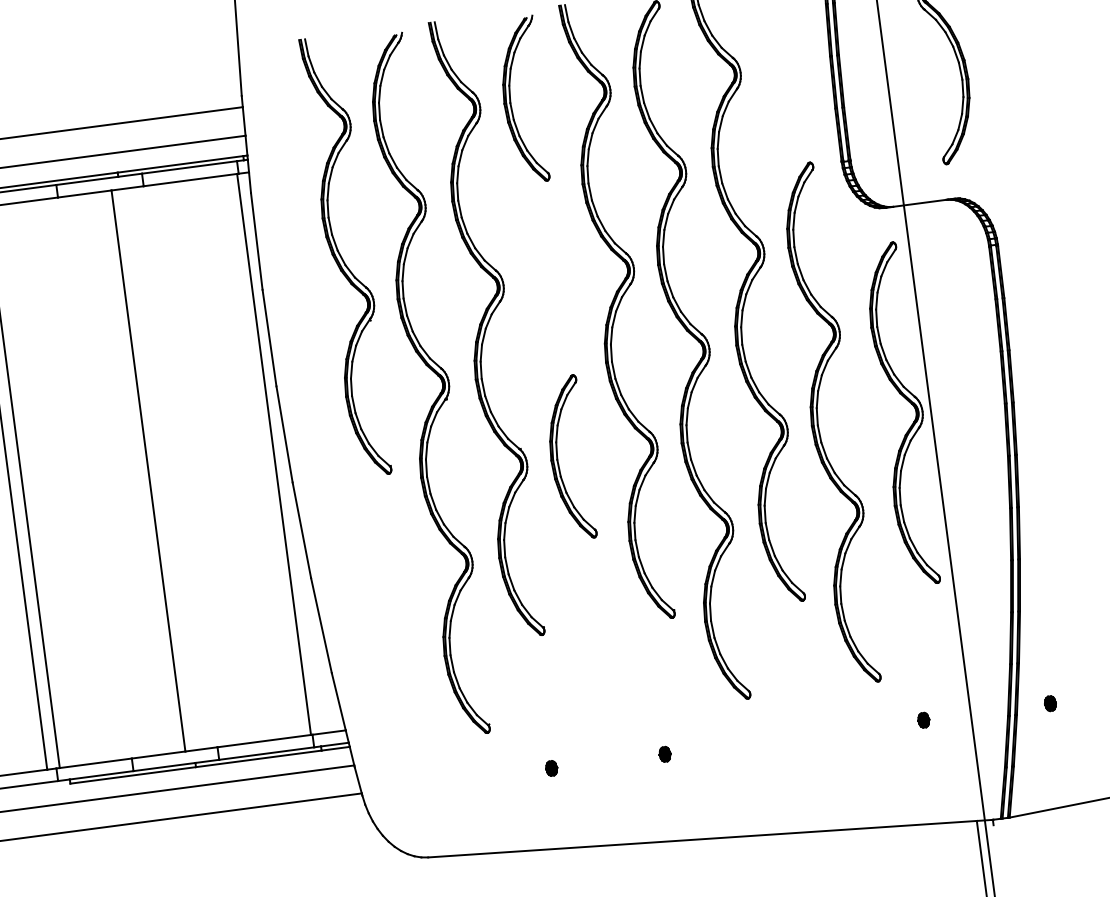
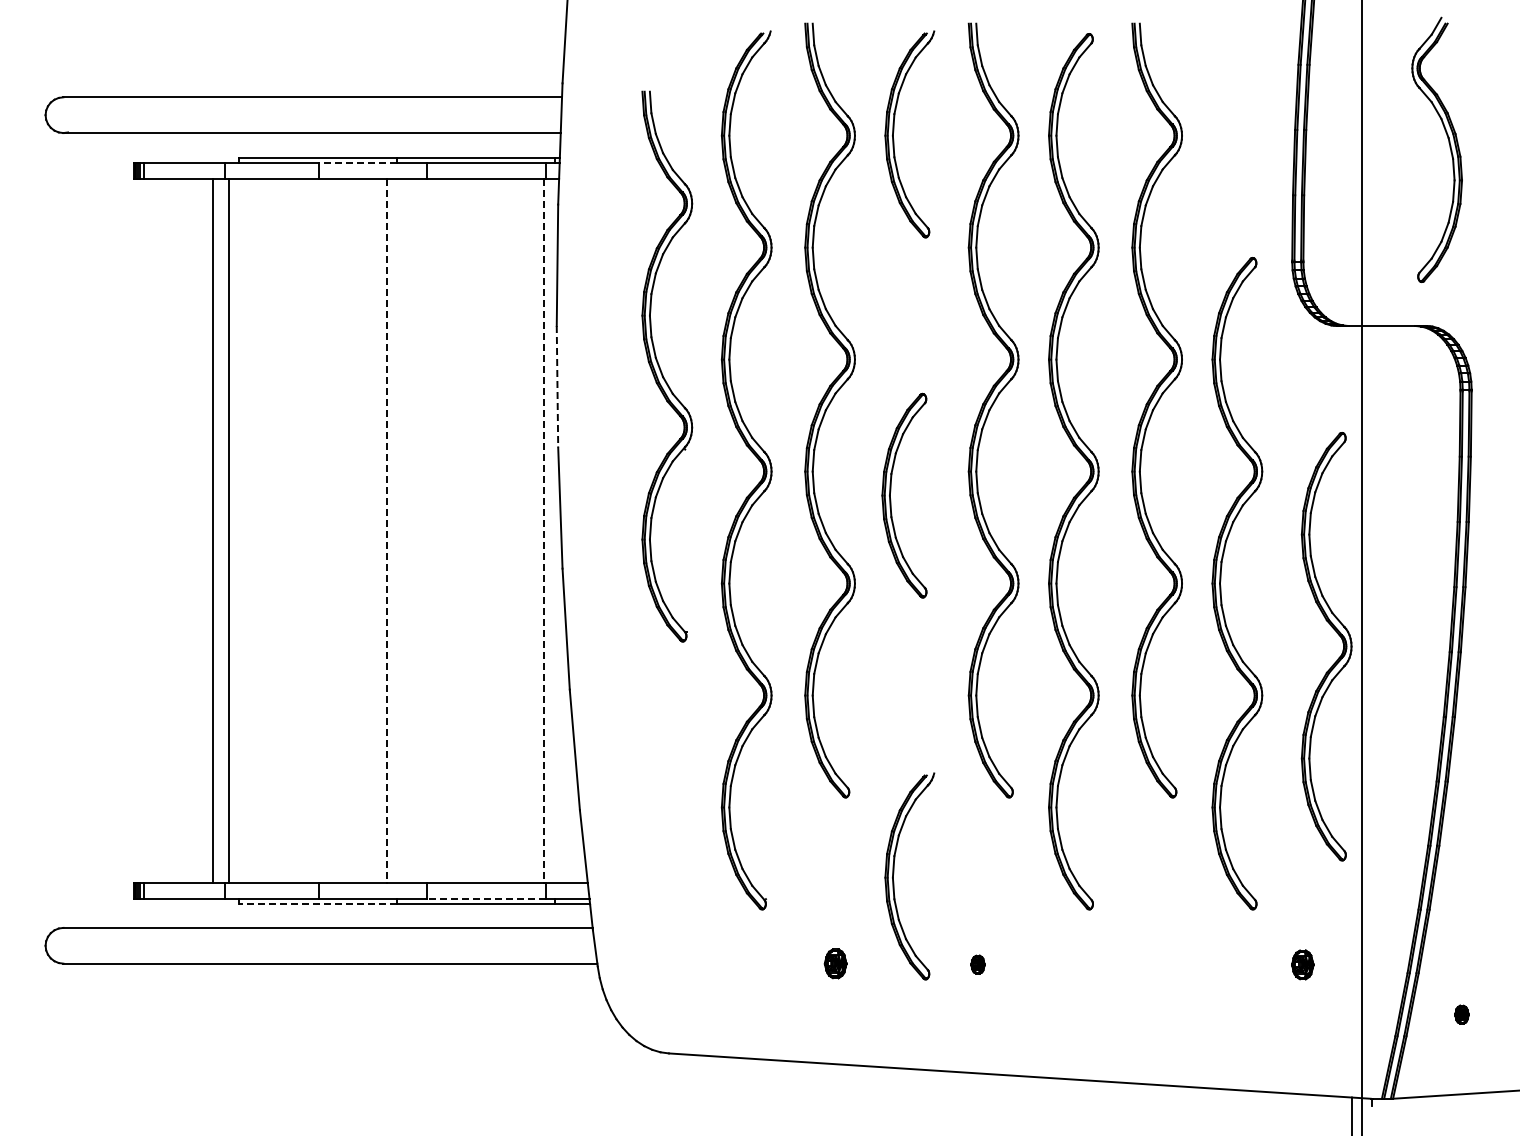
line: (87, 181) -> (358, 163), solid -> dashed
part: (343, 259) -> (661, 369), moved
line: (269, 337) -> (557, 386), solid -> dashed
part: (910, 403) -> (1337, 634), moved
line: (274, 454) -> (544, 531), solid -> dashed
part: (558, 456) -> (891, 491), moved
line: (148, 471) -> (386, 531), solid -> dashed
part: (588, 690) -> (894, 873), added
part: (1050, 703) -> (1461, 1014), moved
part: (923, 720) -> (1302, 964), size x1.6
line: (266, 753) -> (486, 899), solid -> dashed
part: (551, 768) -> (835, 963), size x1.6
line: (133, 775) -> (318, 904), solid -> dashed

